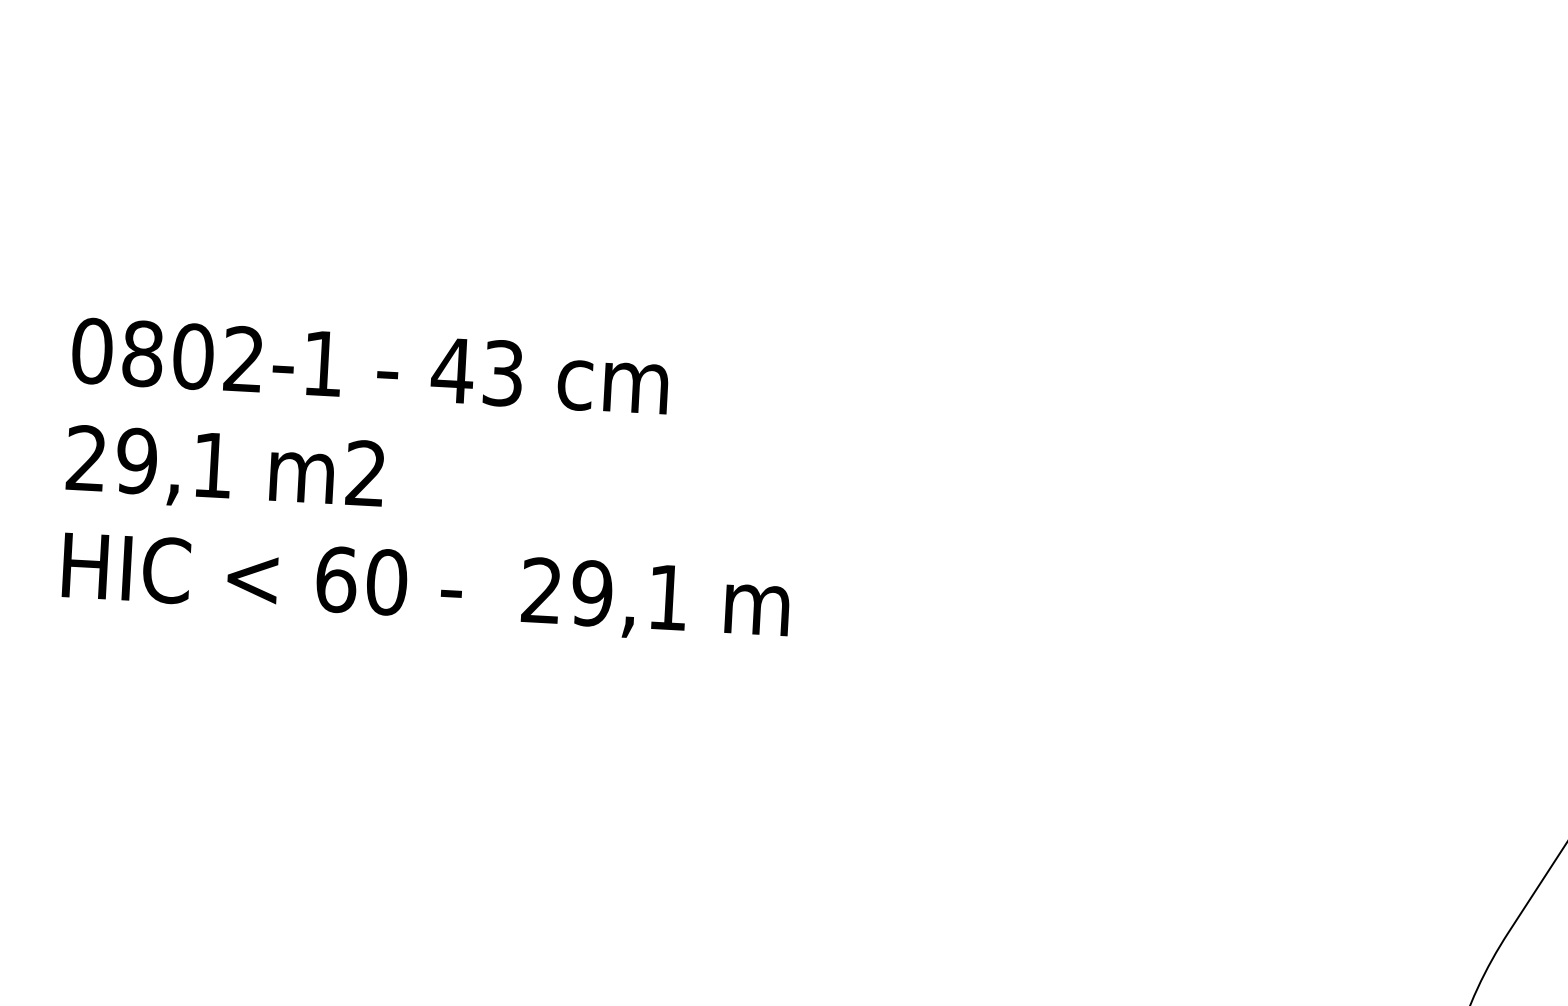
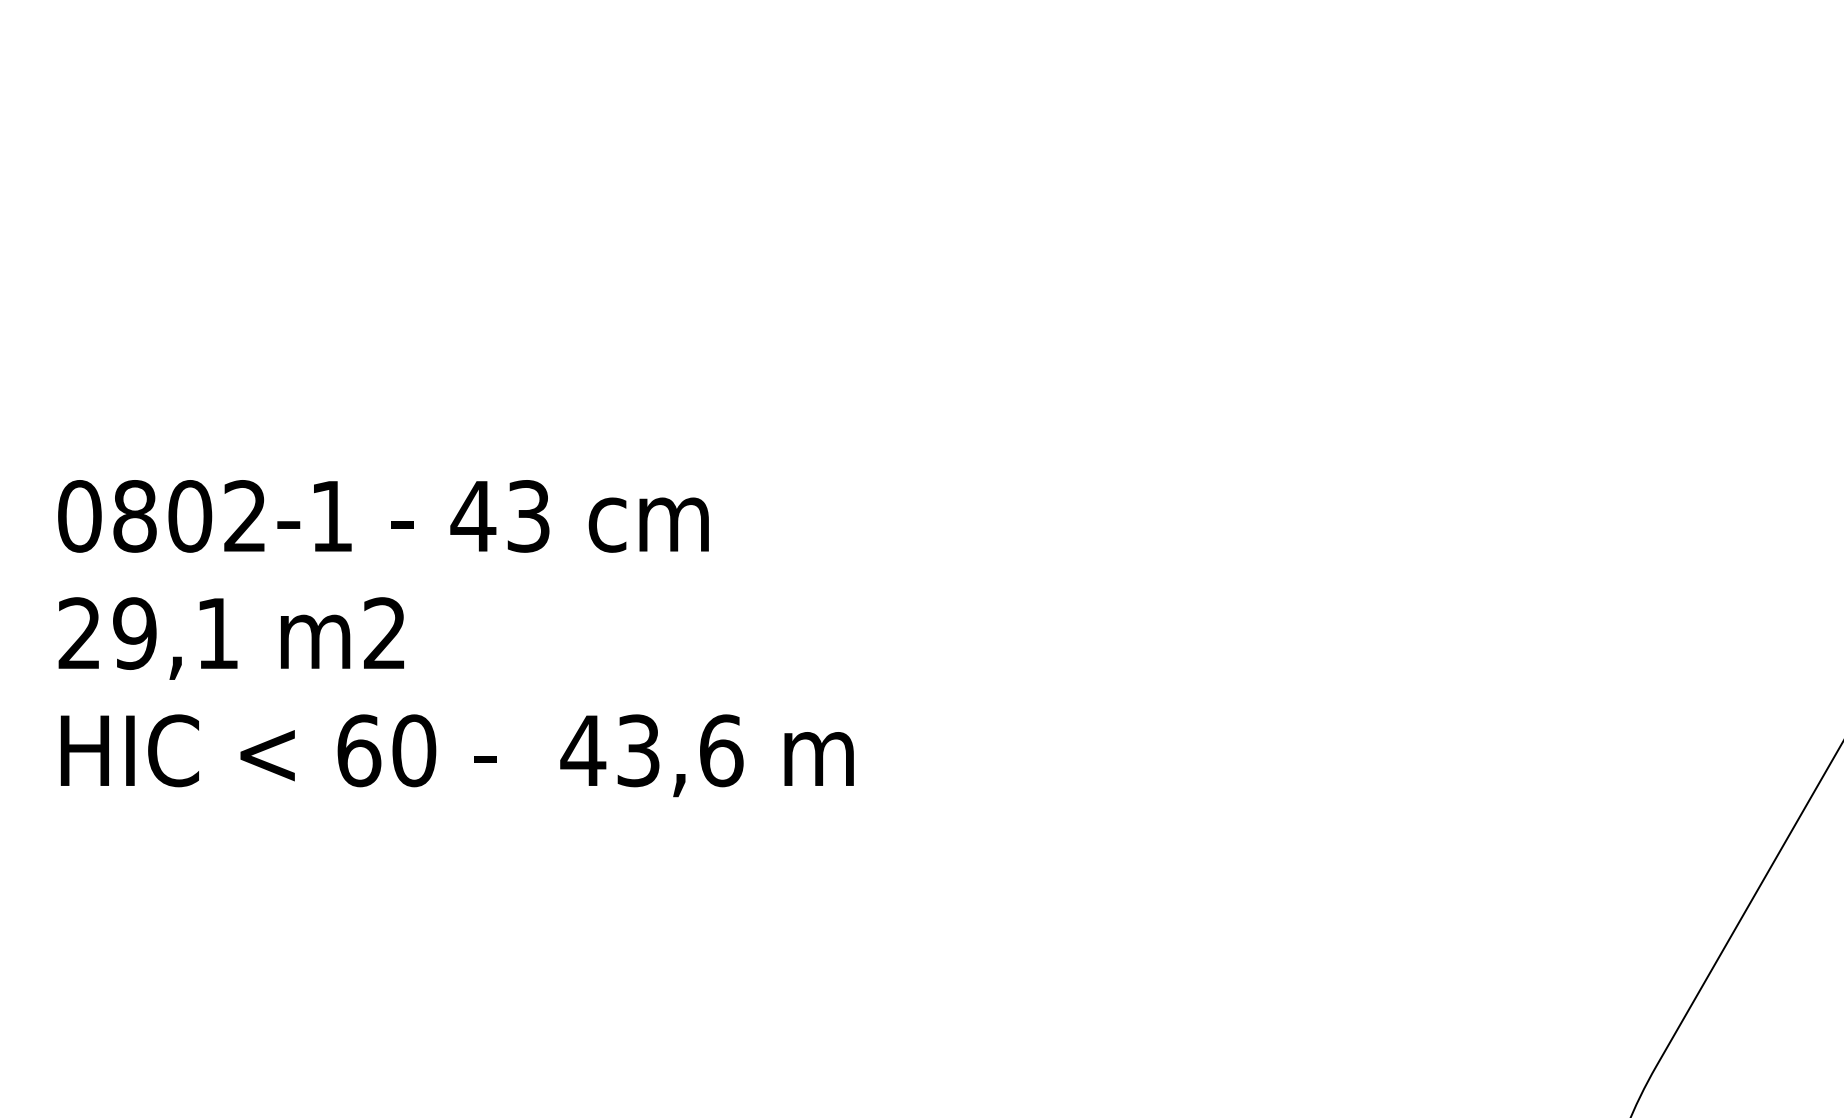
text: (604, 593) -> (651, 750), 29,1 -> 43,6

